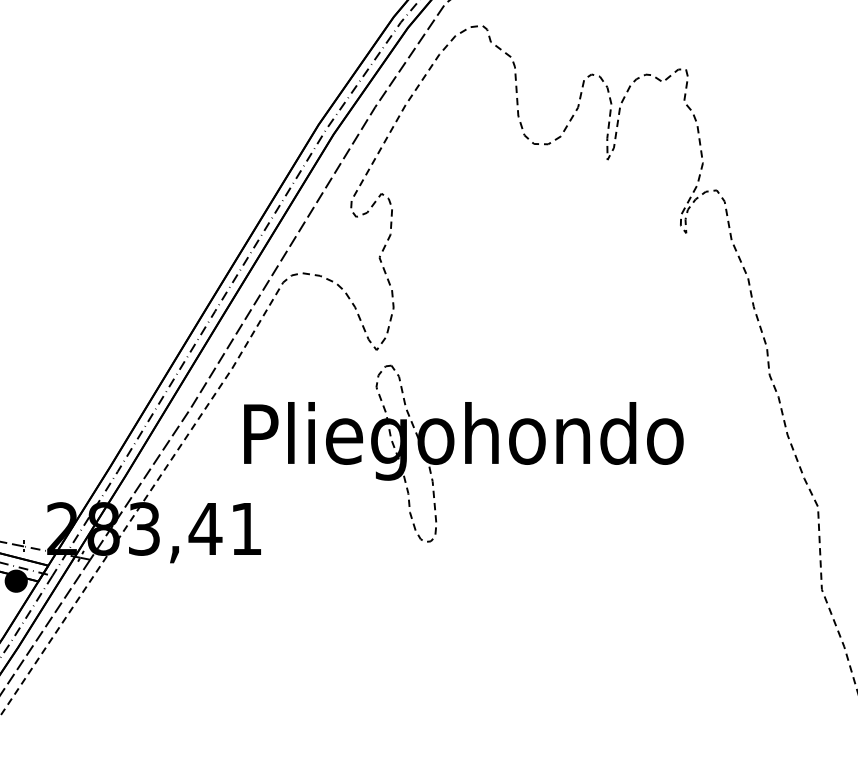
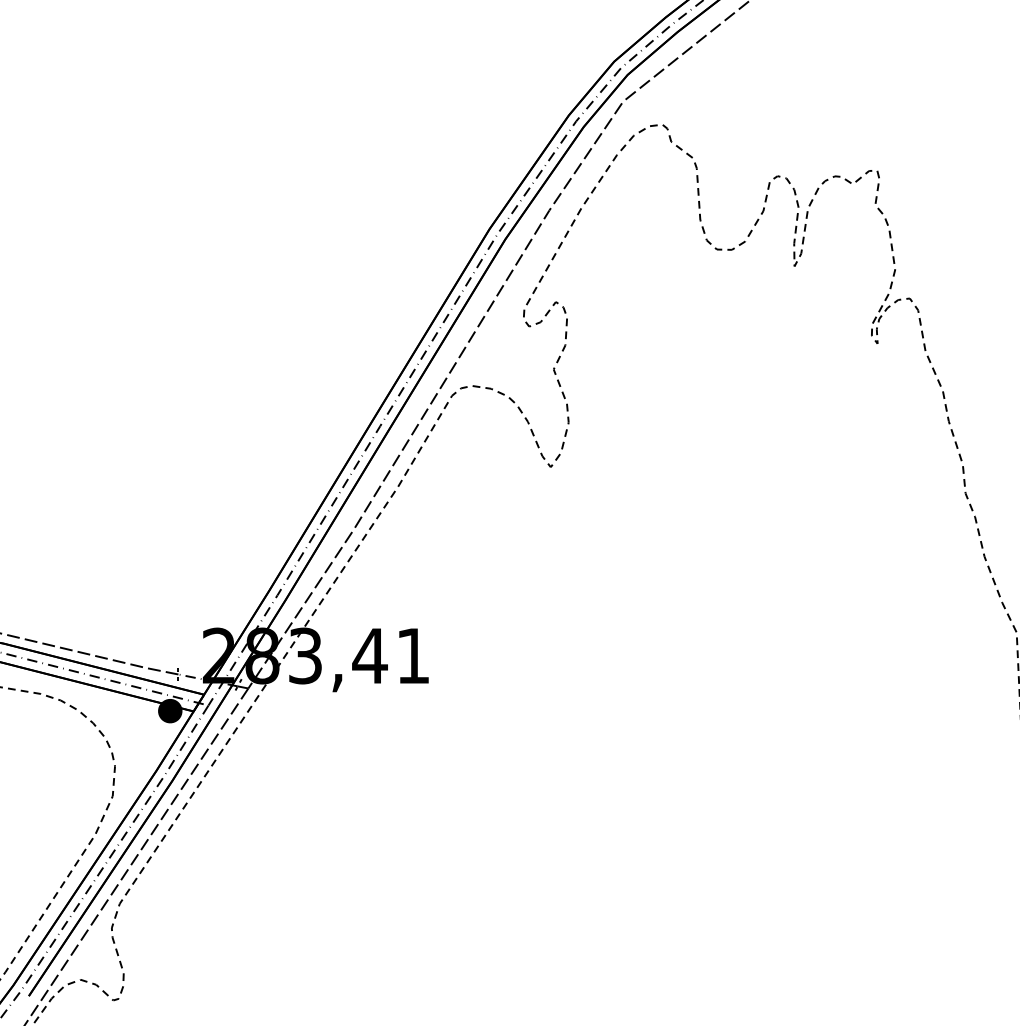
part: (463, 453) -> (642, 576), removed

